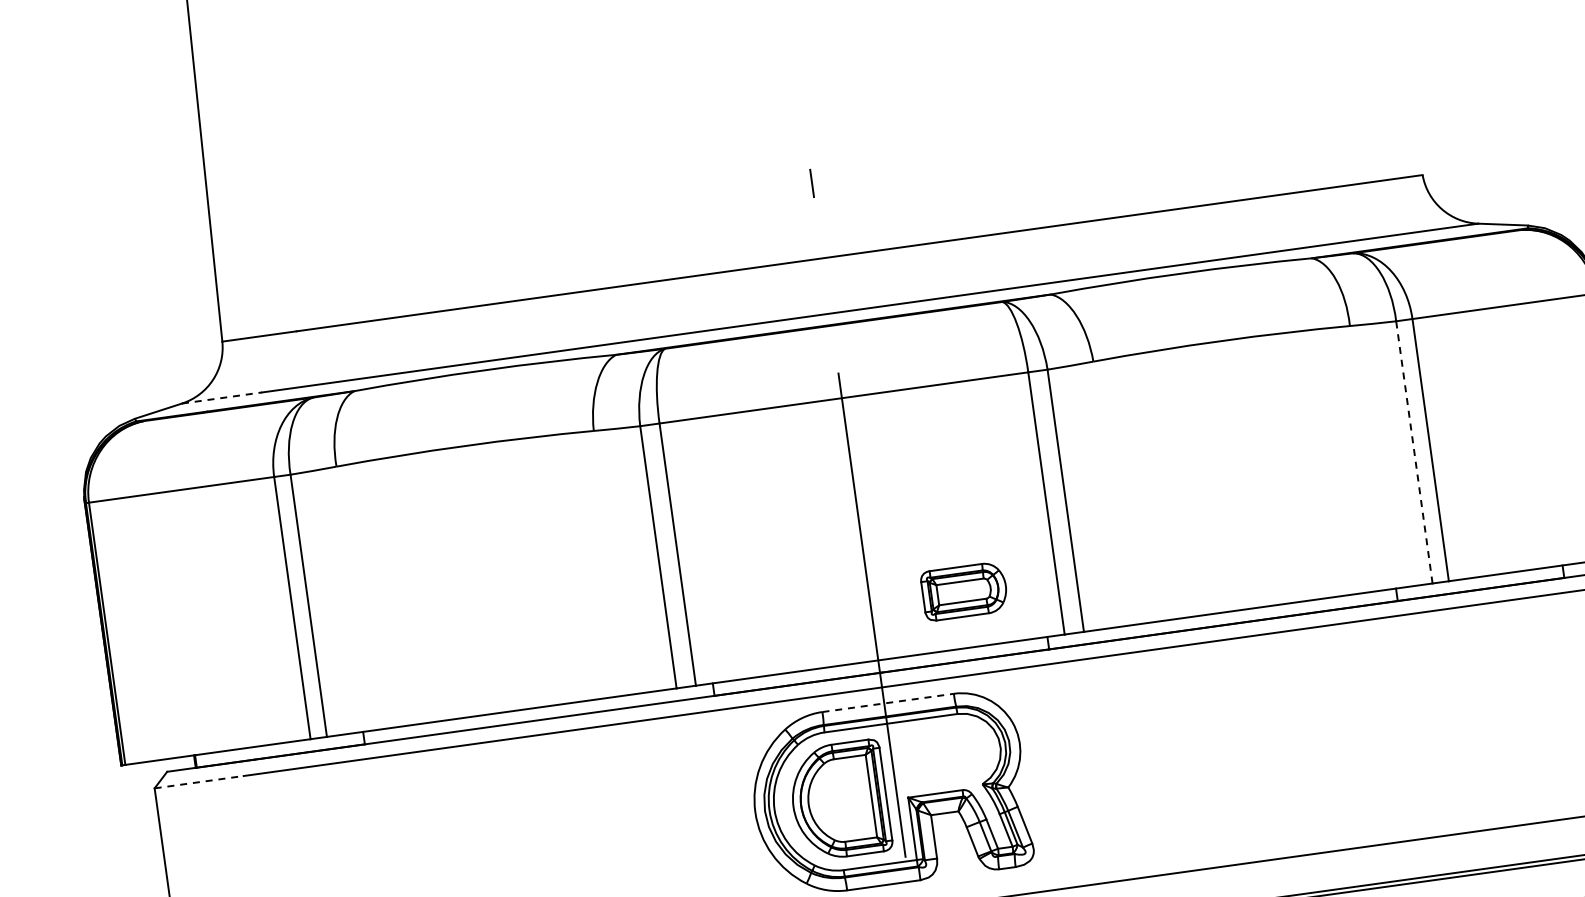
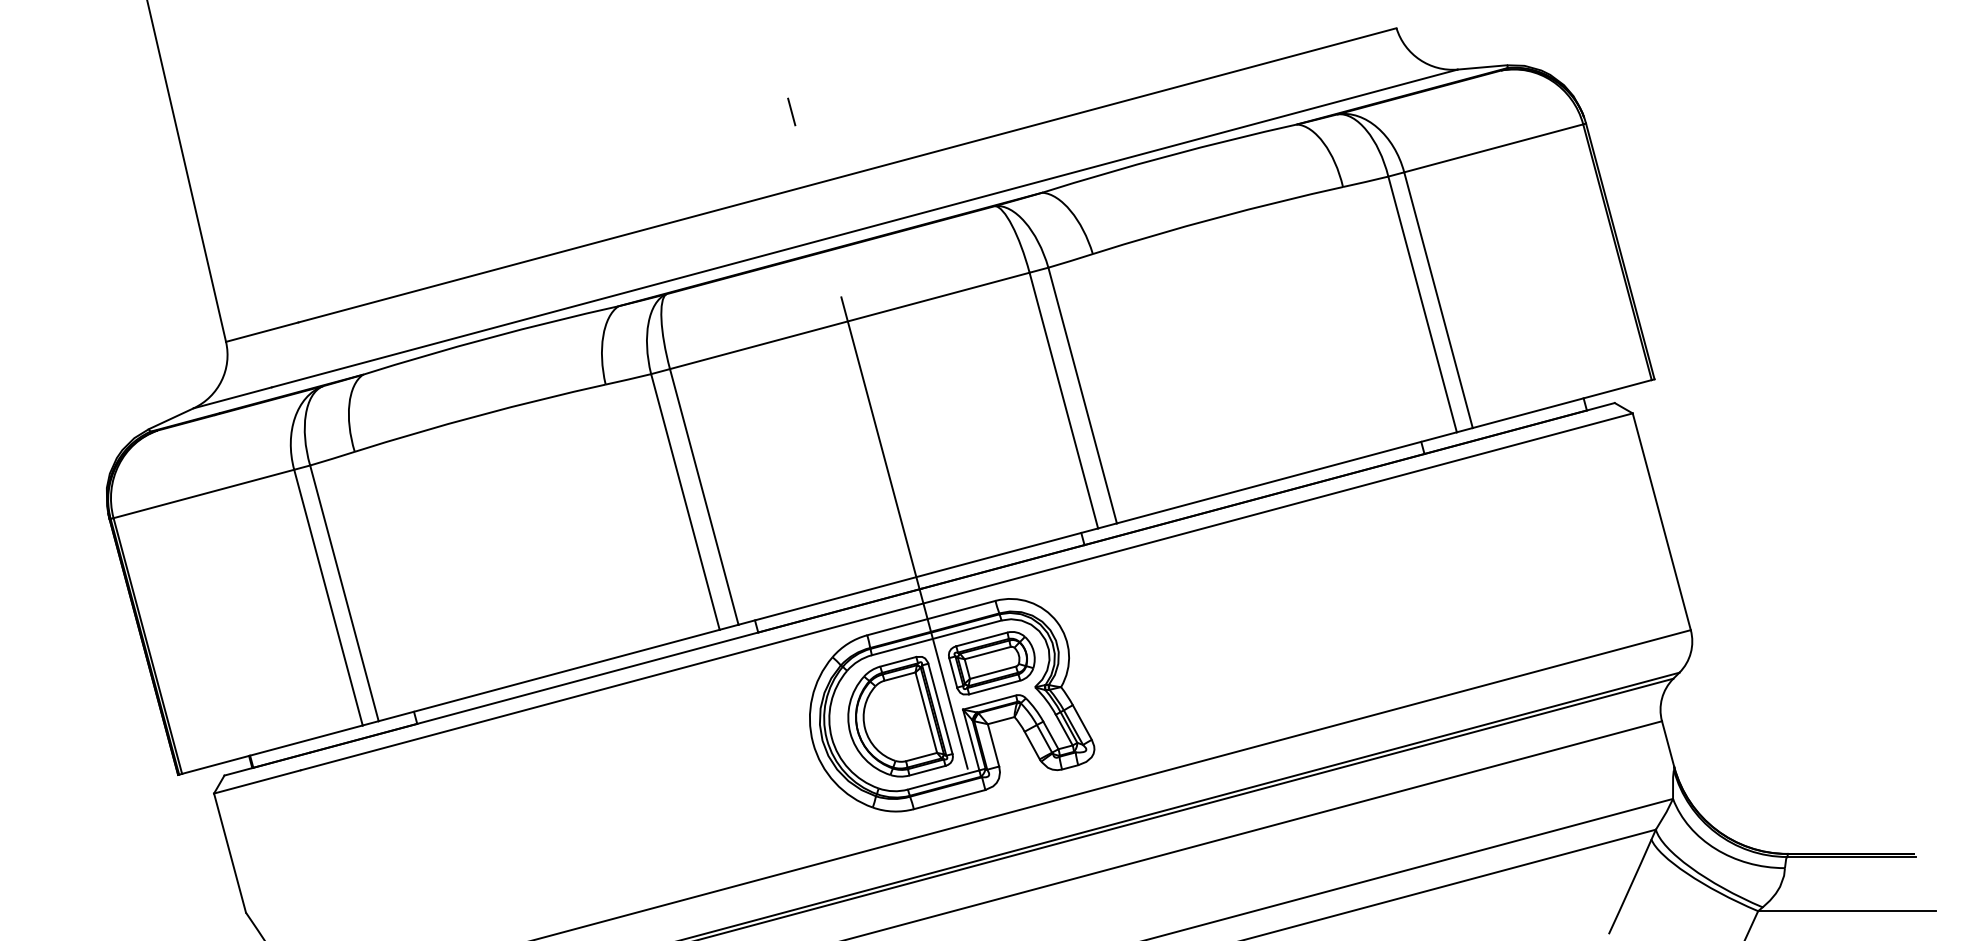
line: (222, 397) -> (233, 397), dashed -> solid
line: (1414, 451) -> (1422, 303), dashed -> solid
part: (962, 592) -> (991, 663), moved
line: (888, 702) -> (931, 617), dashed -> solid
line: (199, 781) -> (257, 781), dashed -> solid

